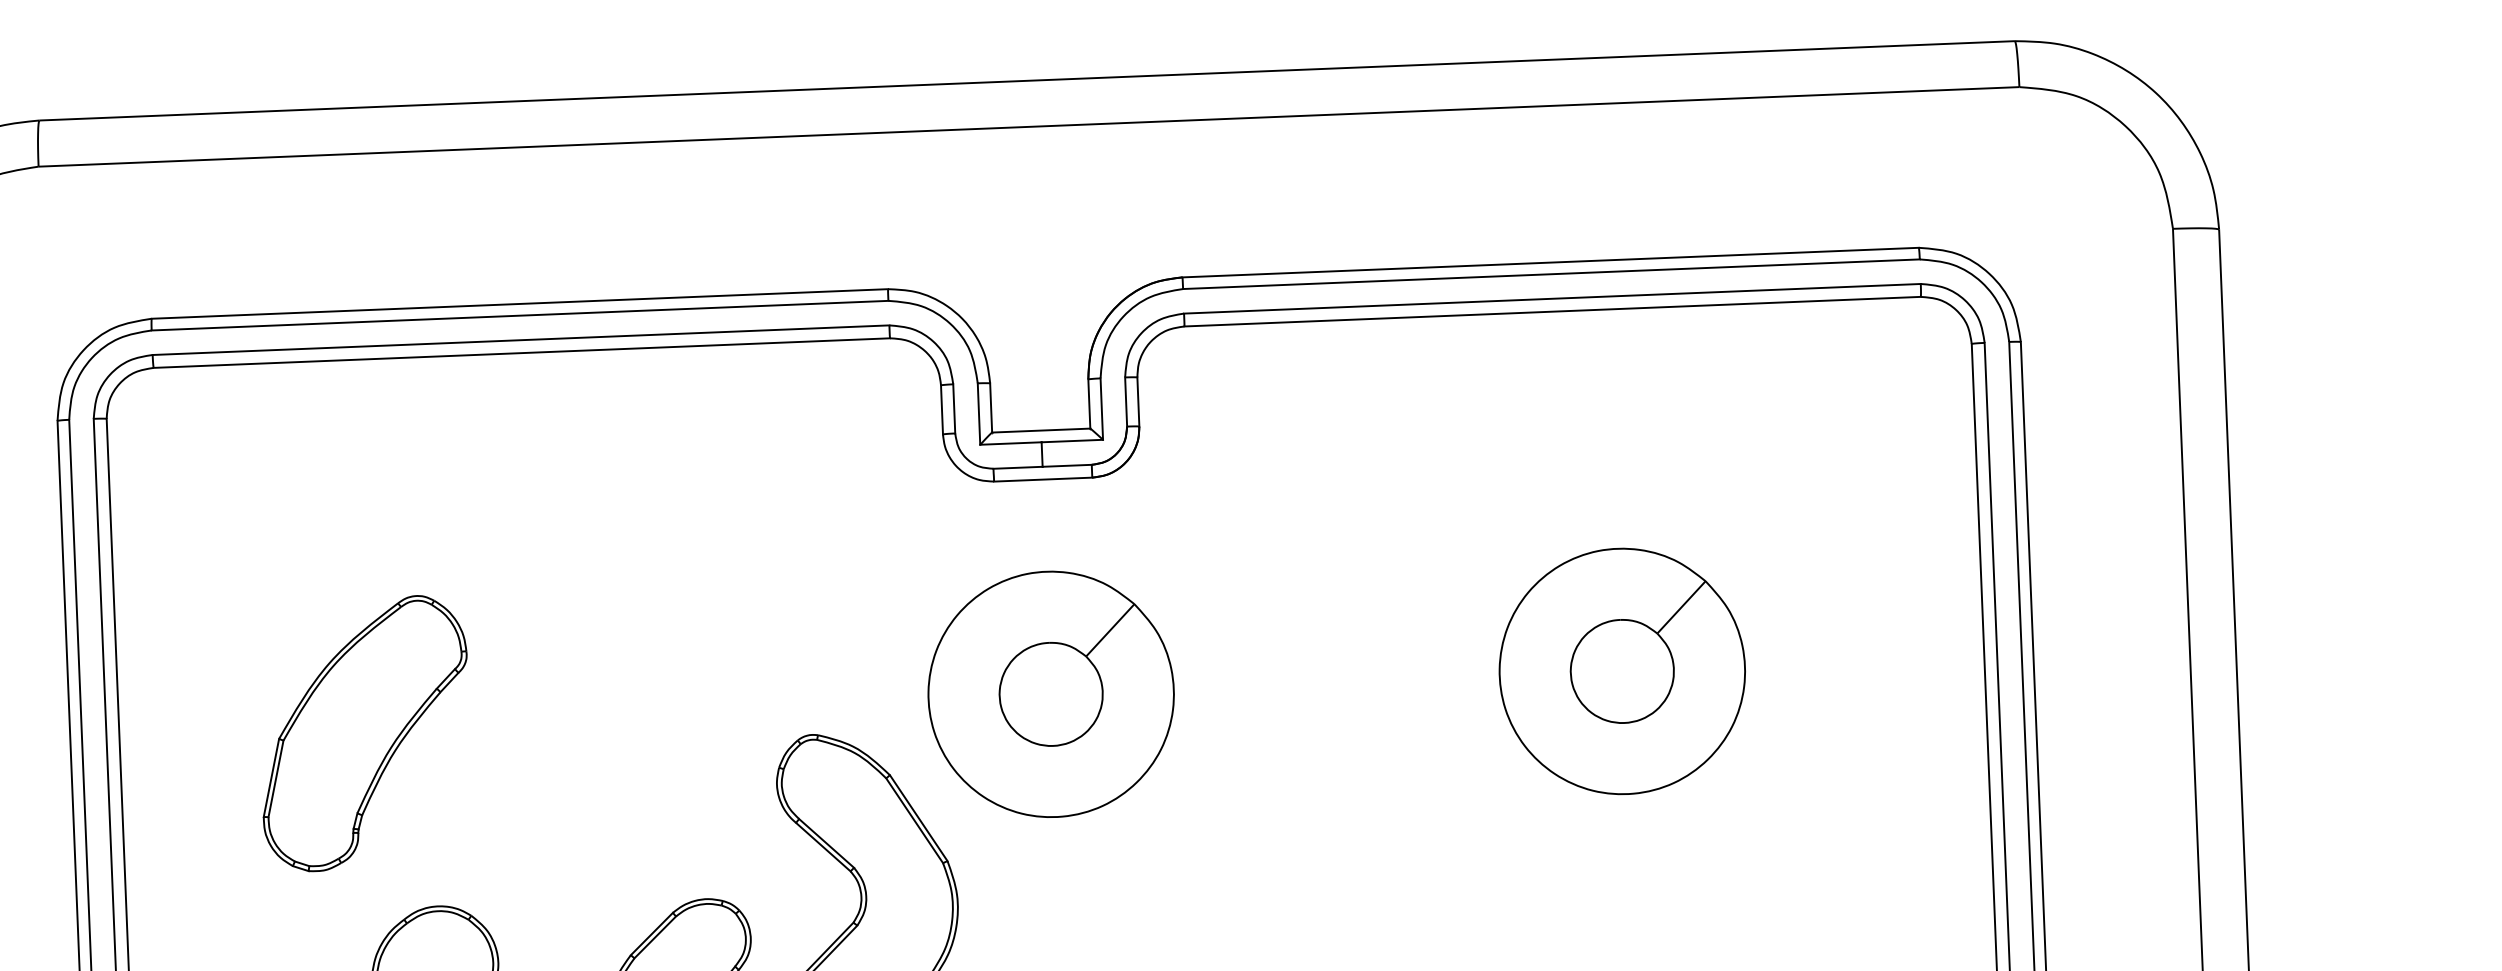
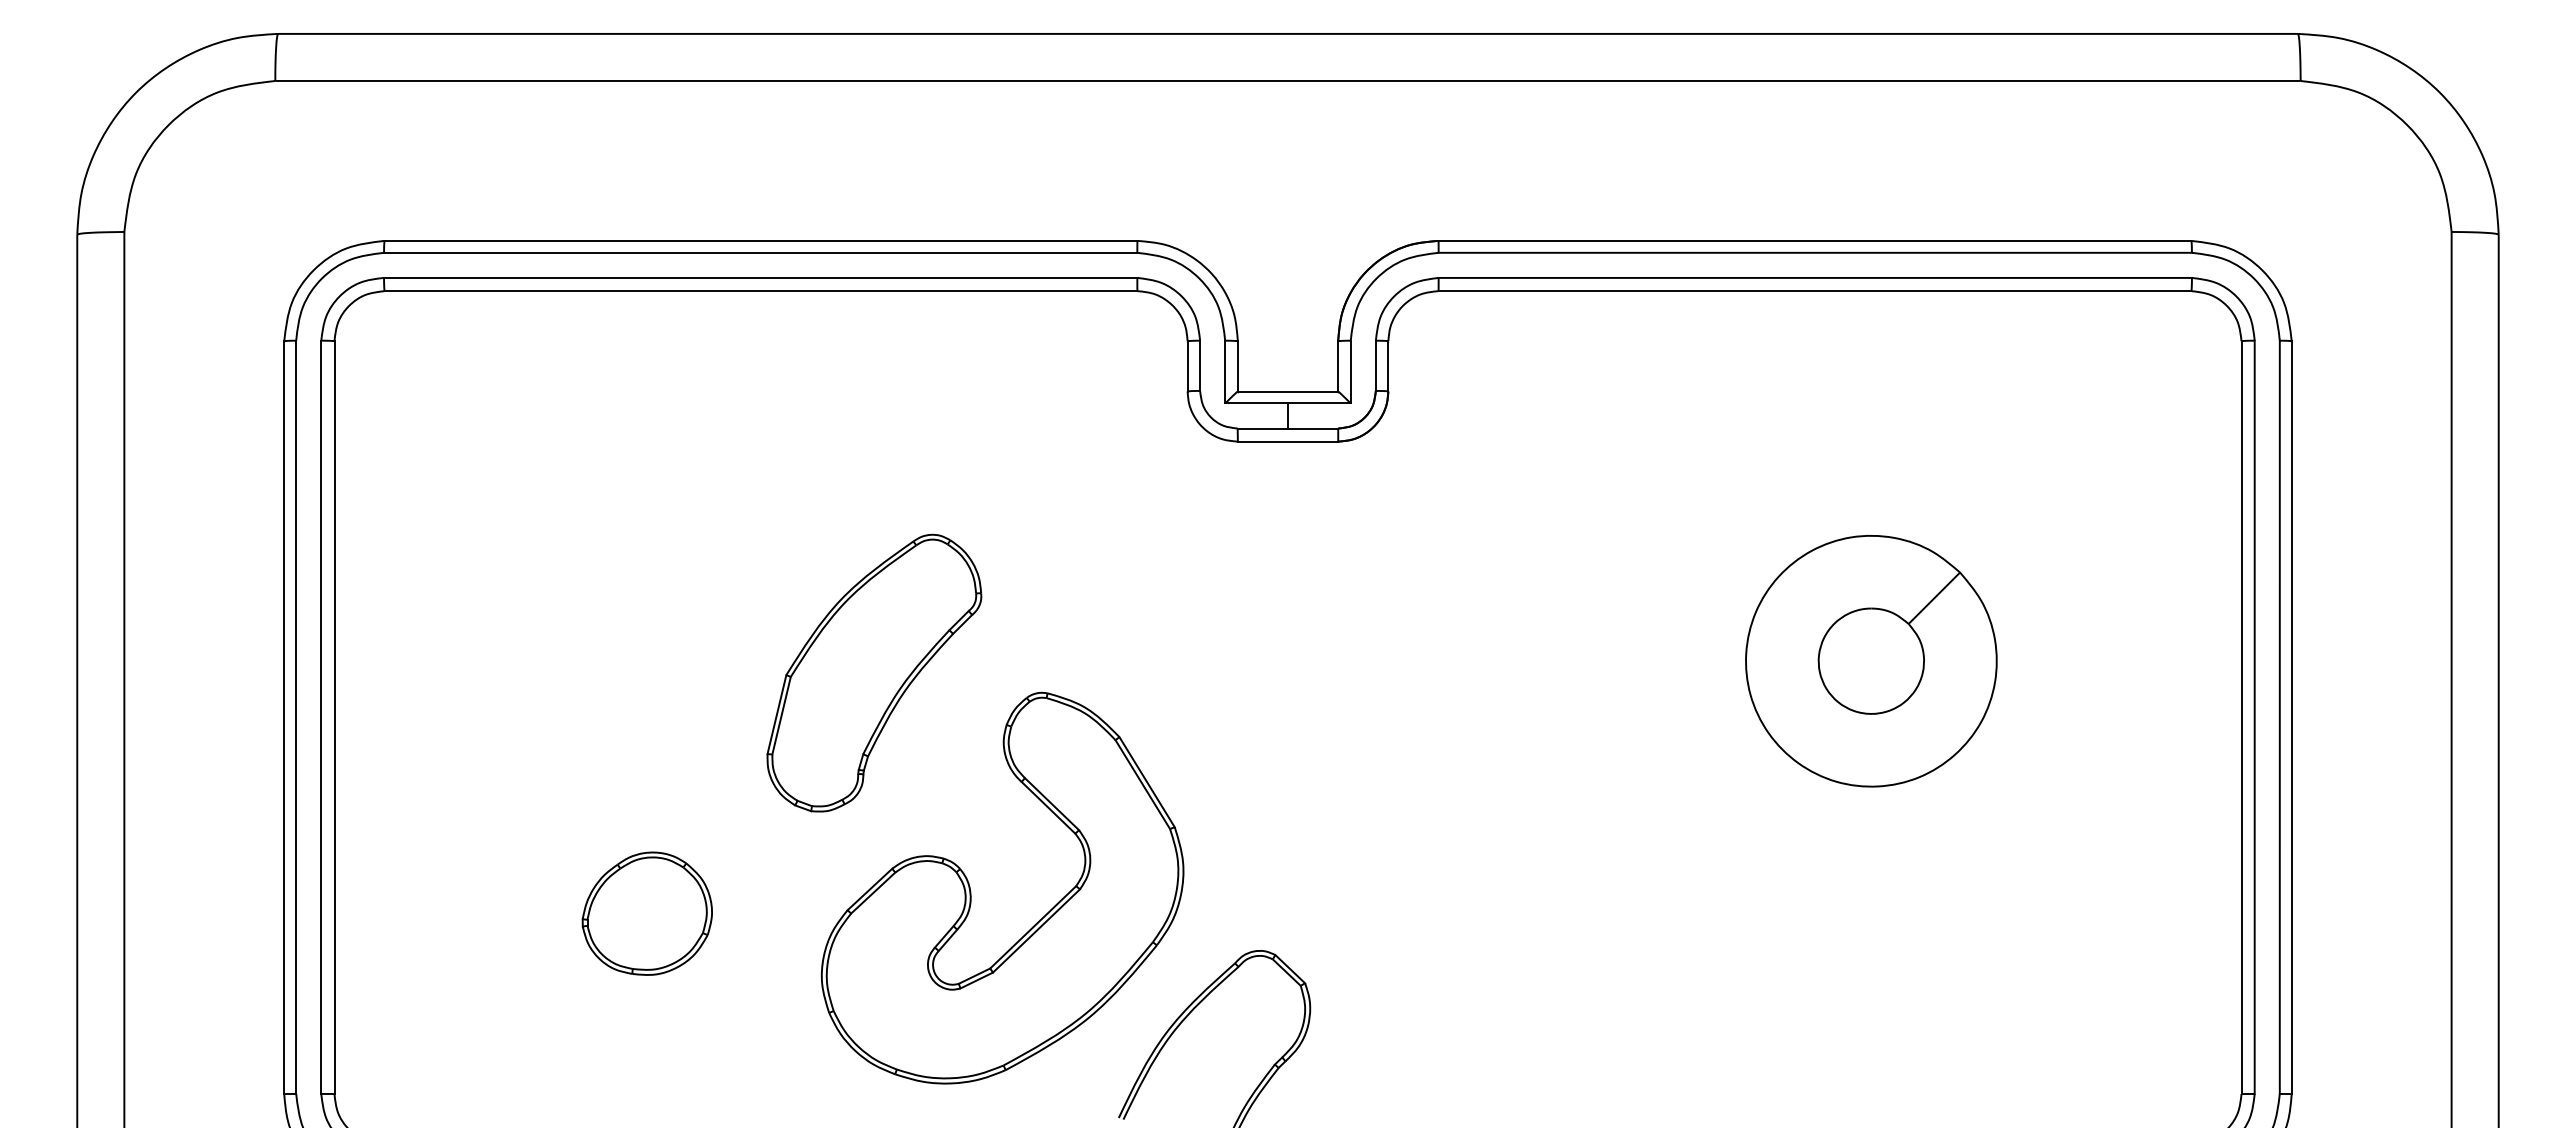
part: (1051, 694) -> (1287, 661), removed
part: (365, 732) -> (874, 672), moved

